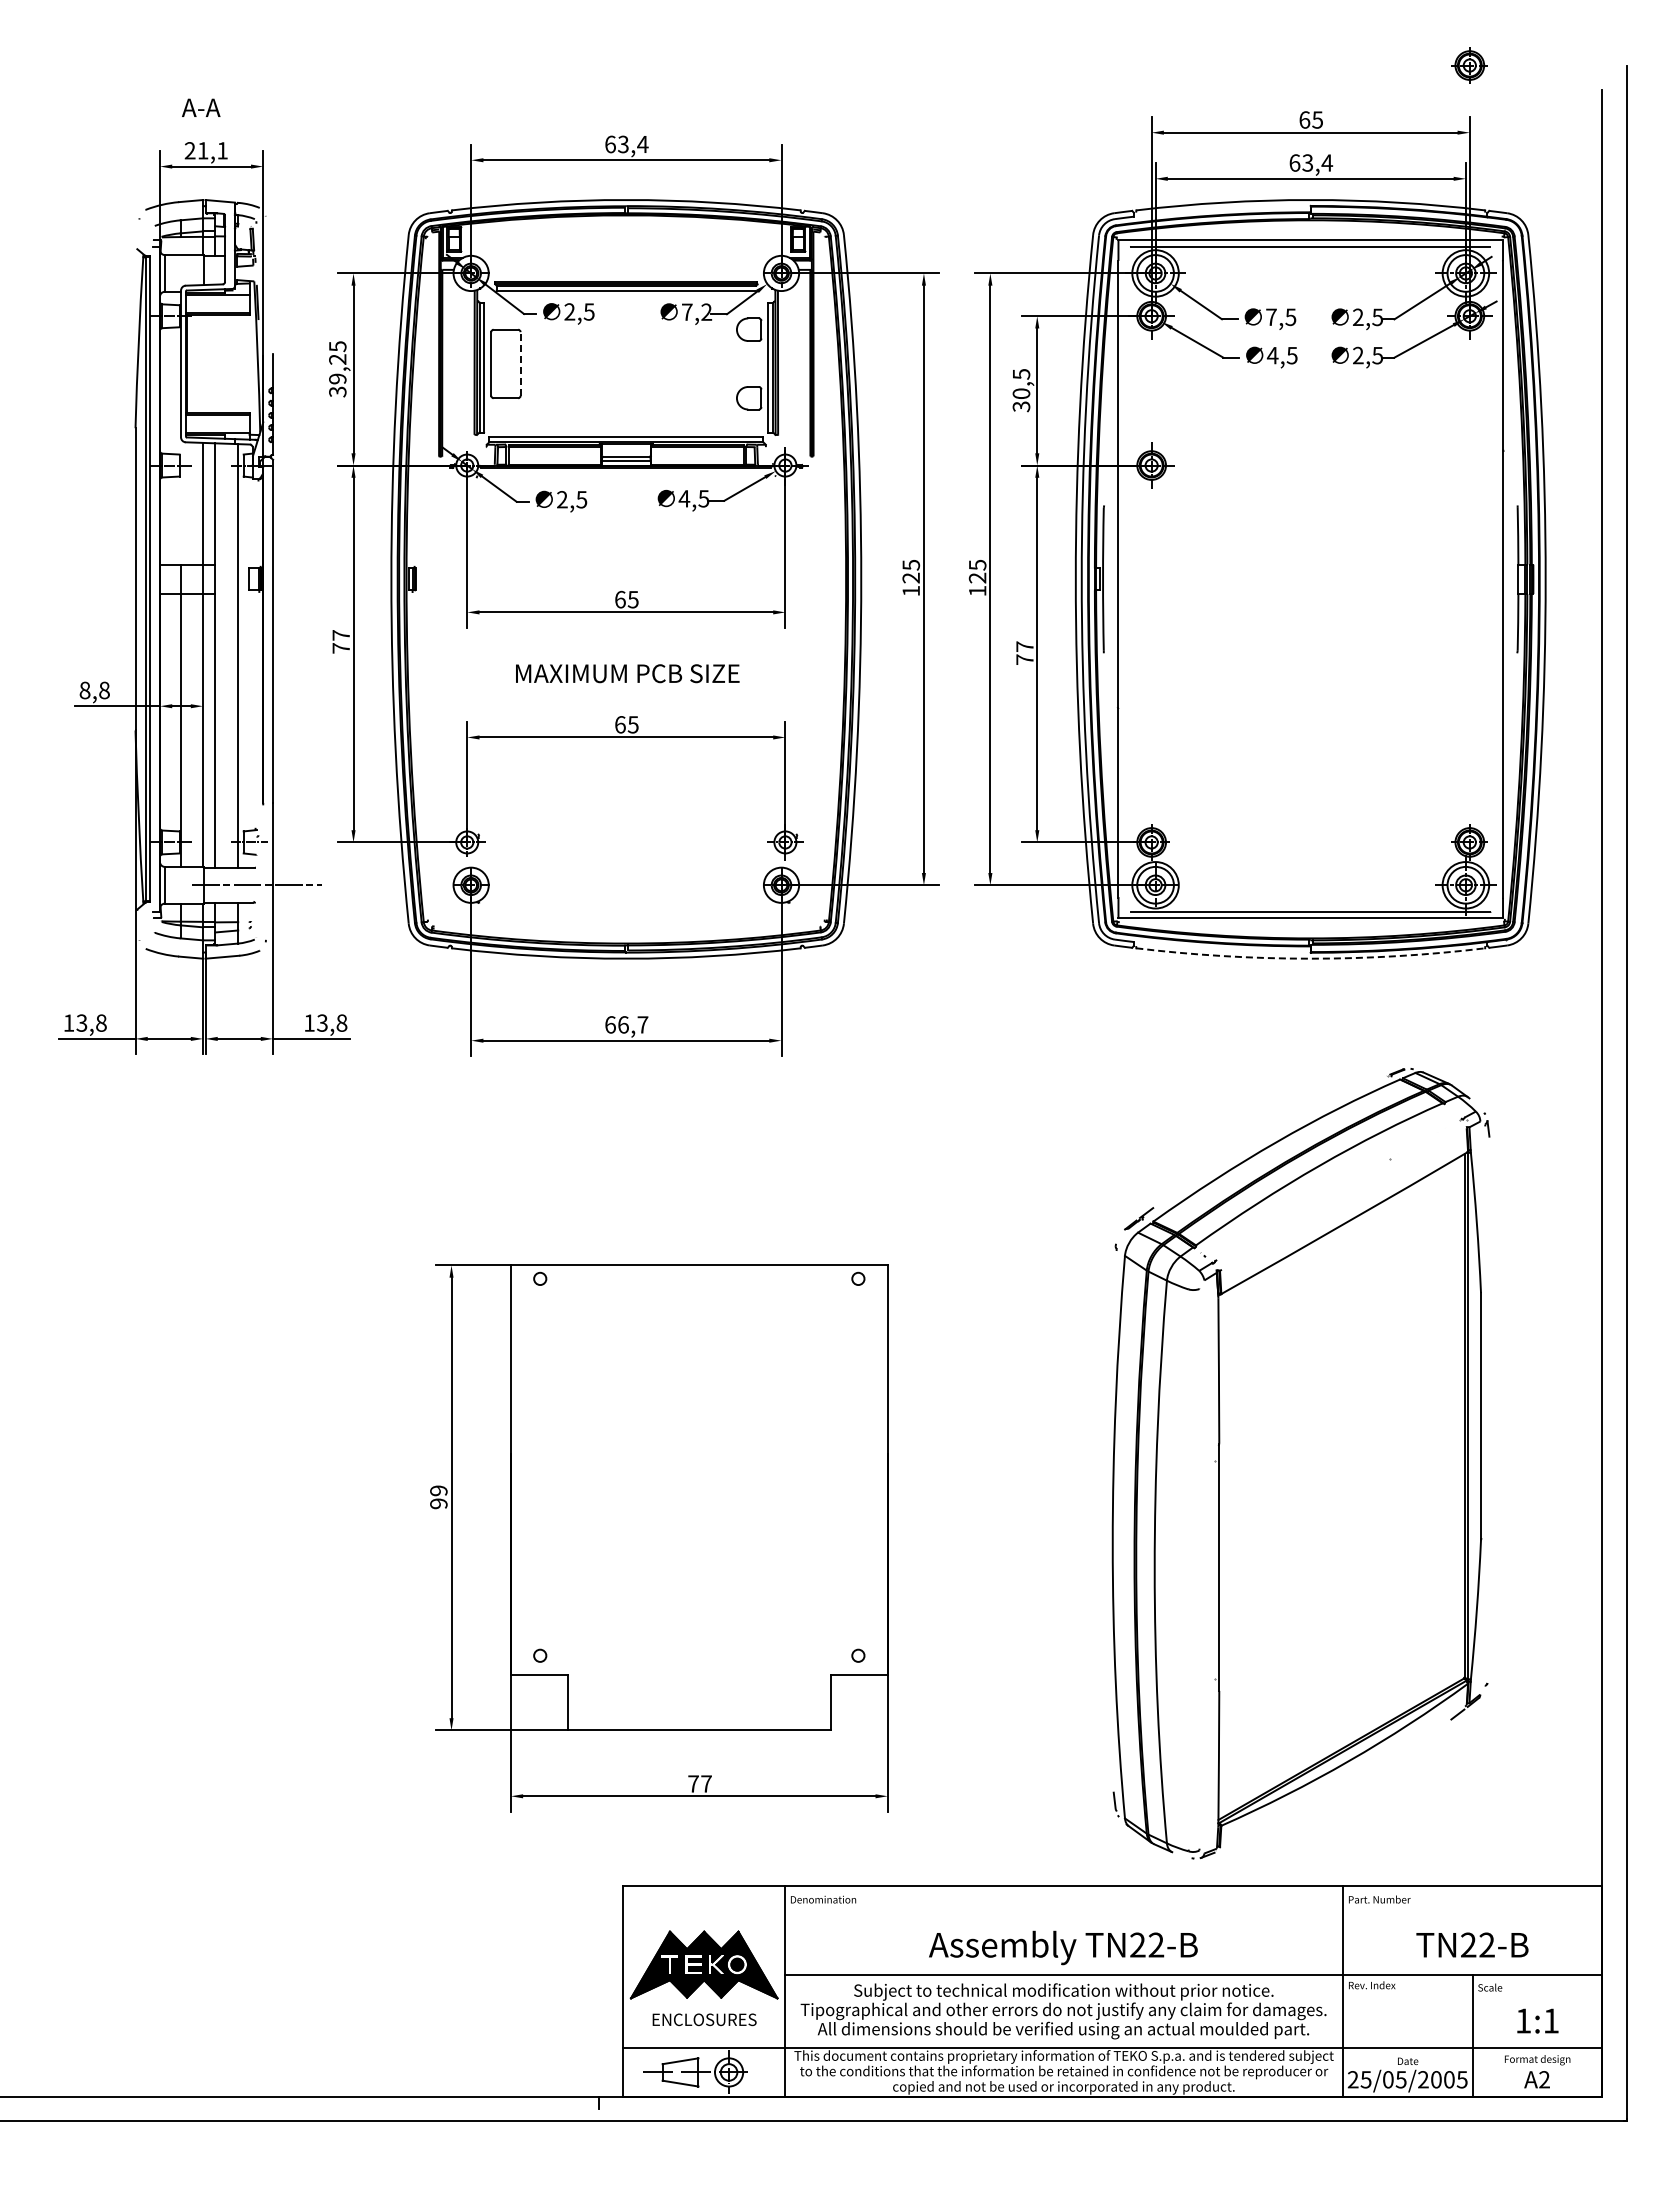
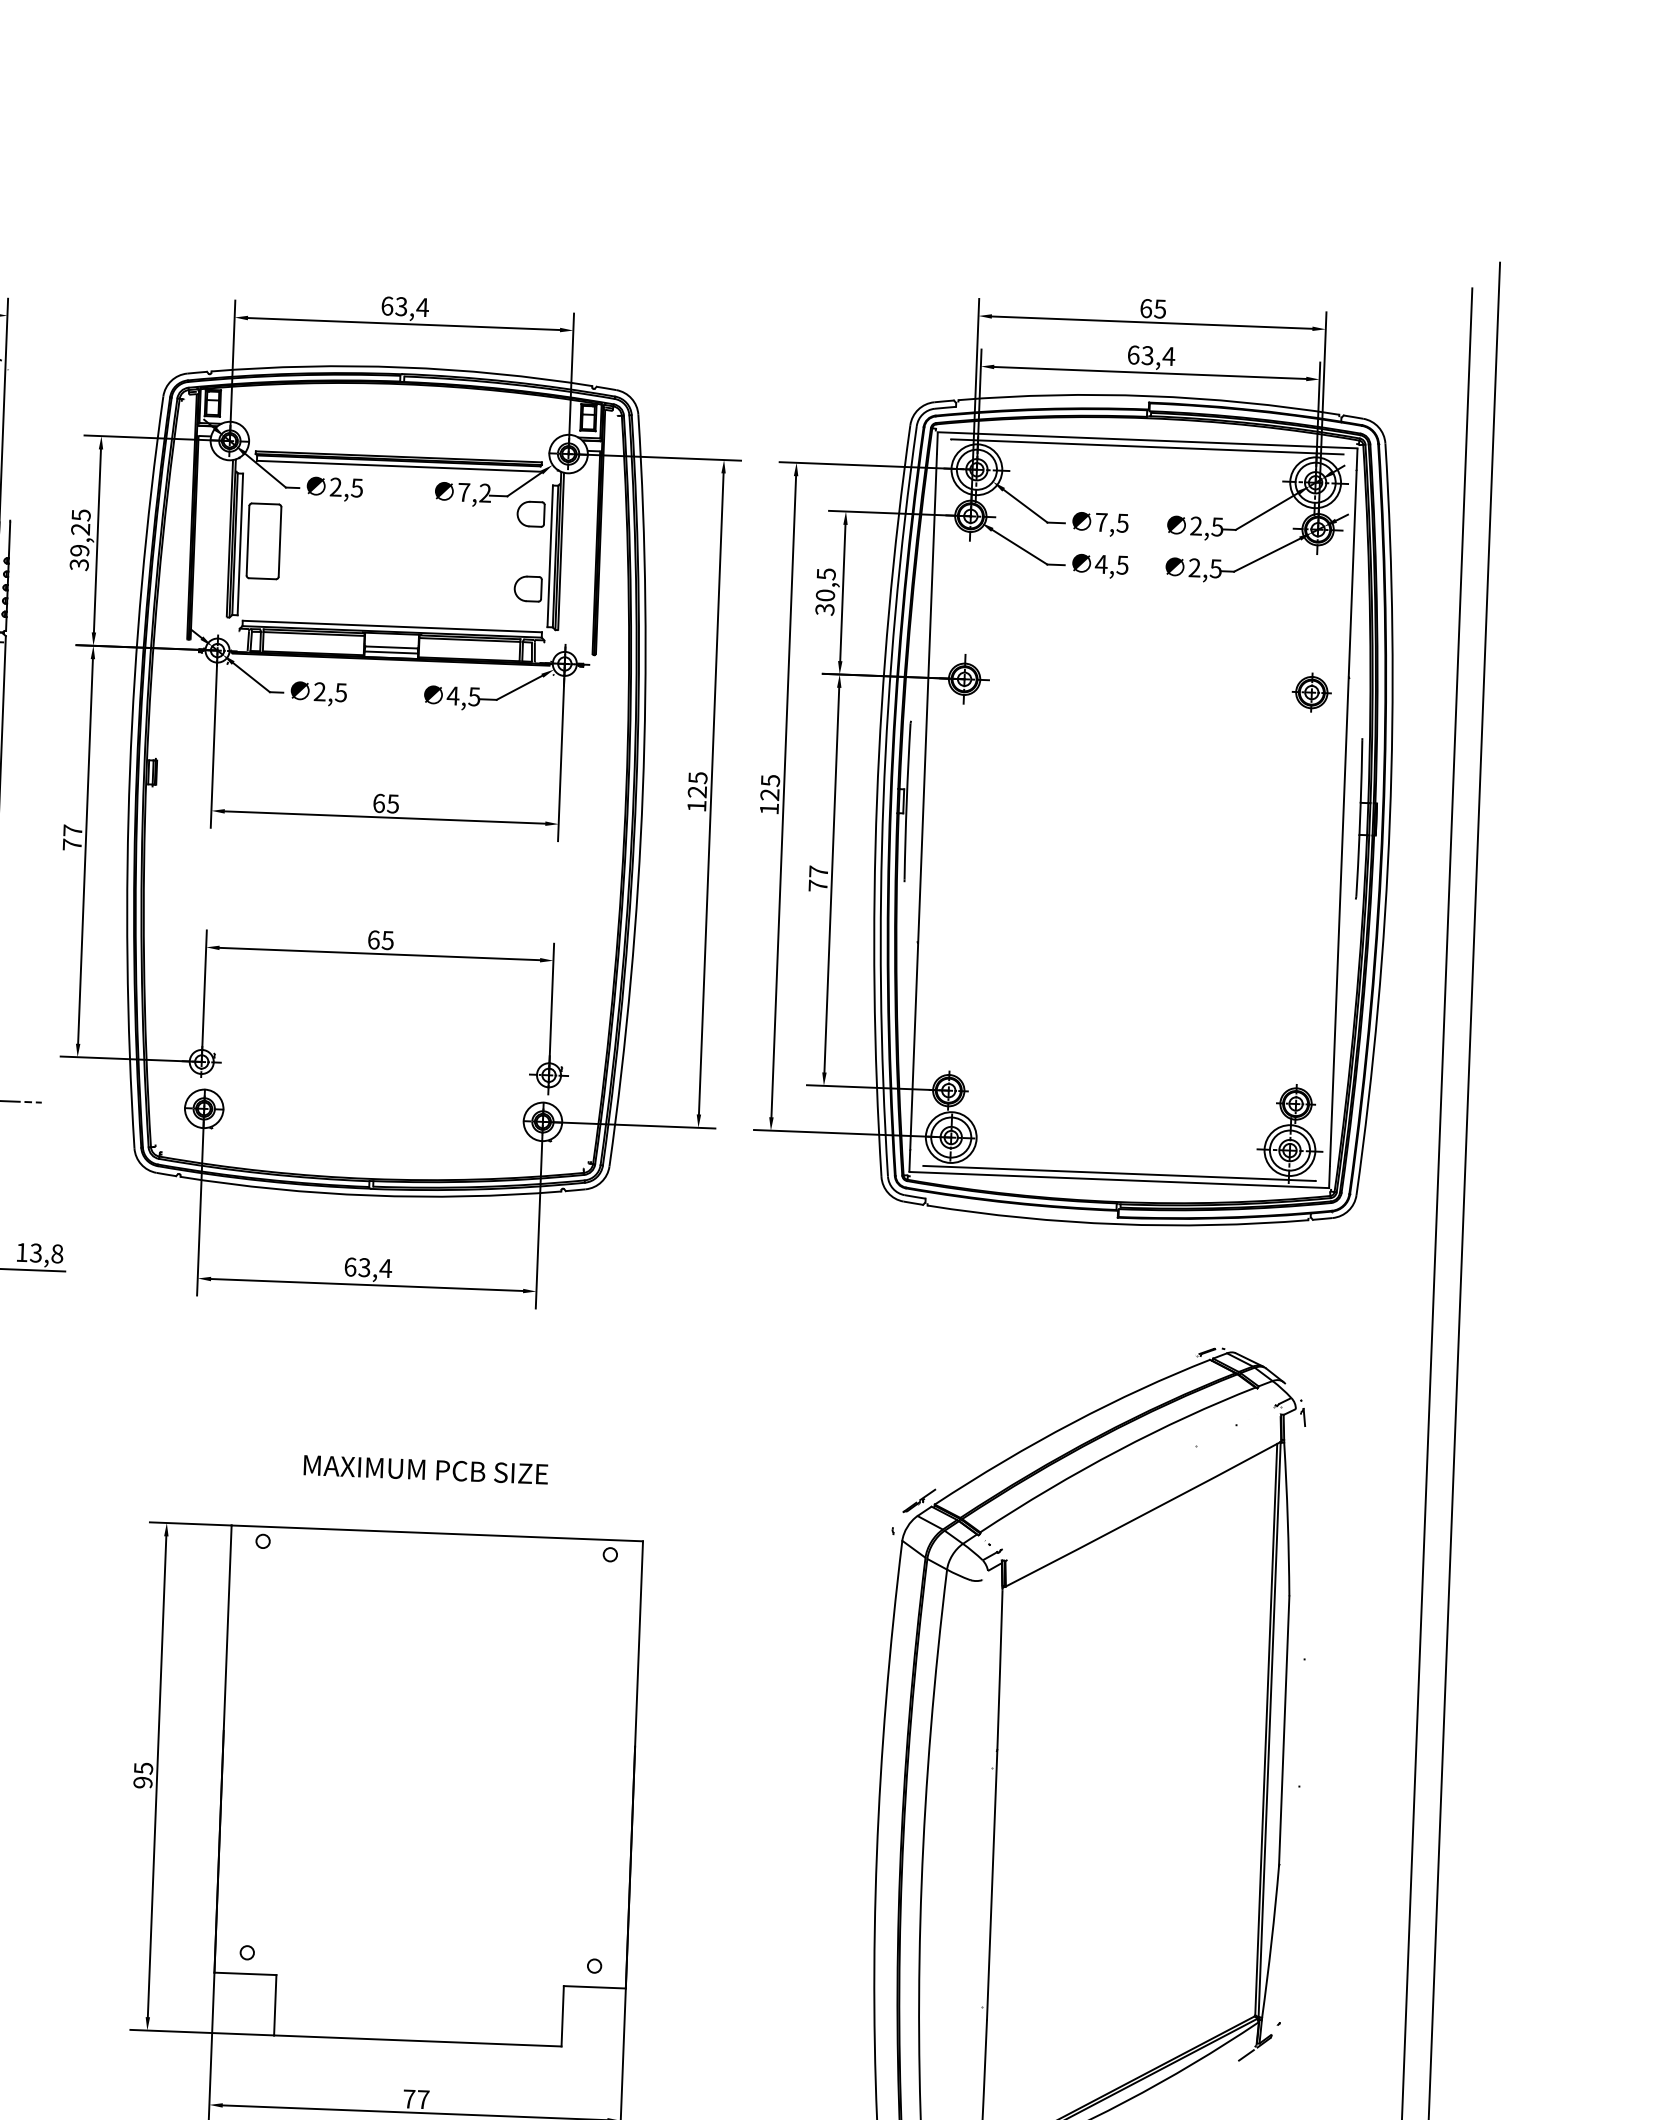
part: (1469, 65) -> (1311, 692), moved
line: (520, 364) -> (279, 542), dashed -> solid
text: (627, 673) -> (425, 1469), moved
arc: (1310, 958) -> (1117, 1223), dashed -> solid
text: (633, 1024) -> (375, 1267), 66,7 -> 63,4
text: (438, 1490) -> (143, 1768), 99 -> 95

